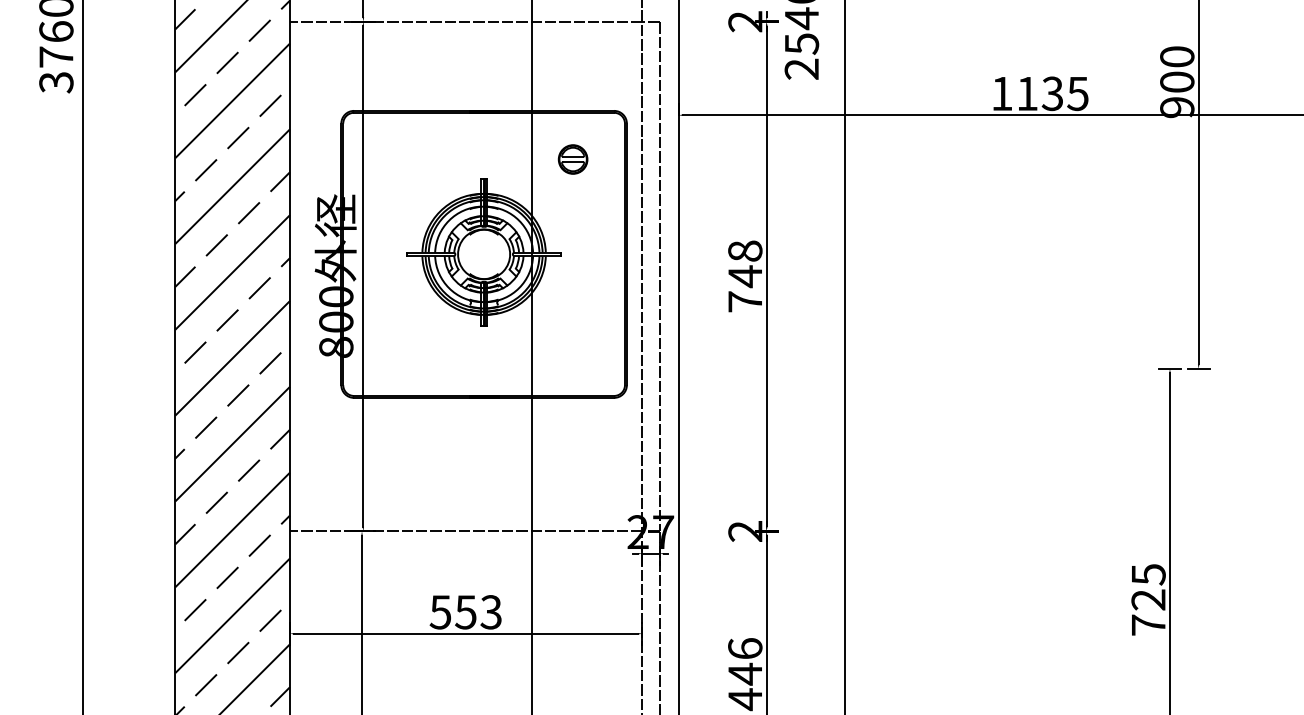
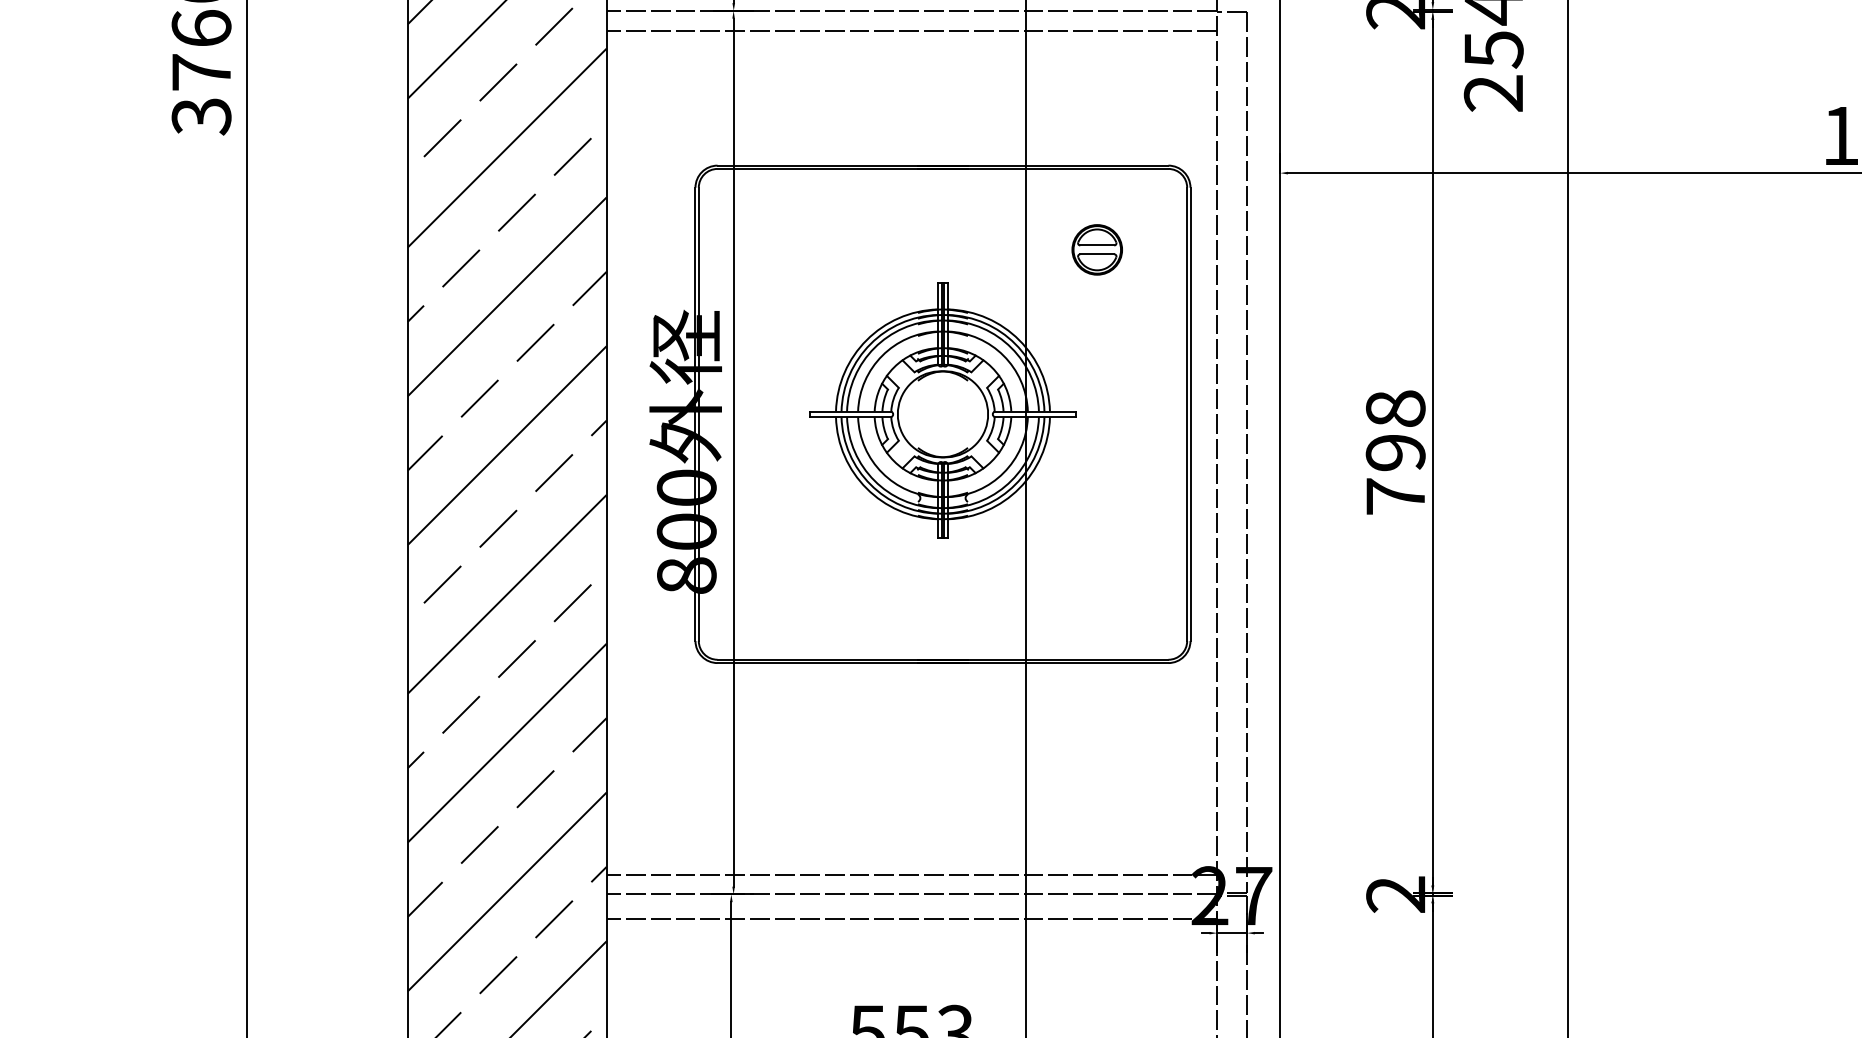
line: (466, 33) -> (912, 31), added
text: (745, 276) -> (1396, 452), 748 -> 798
line: (466, 519) -> (912, 873), added
line: (466, 545) -> (912, 918), added

